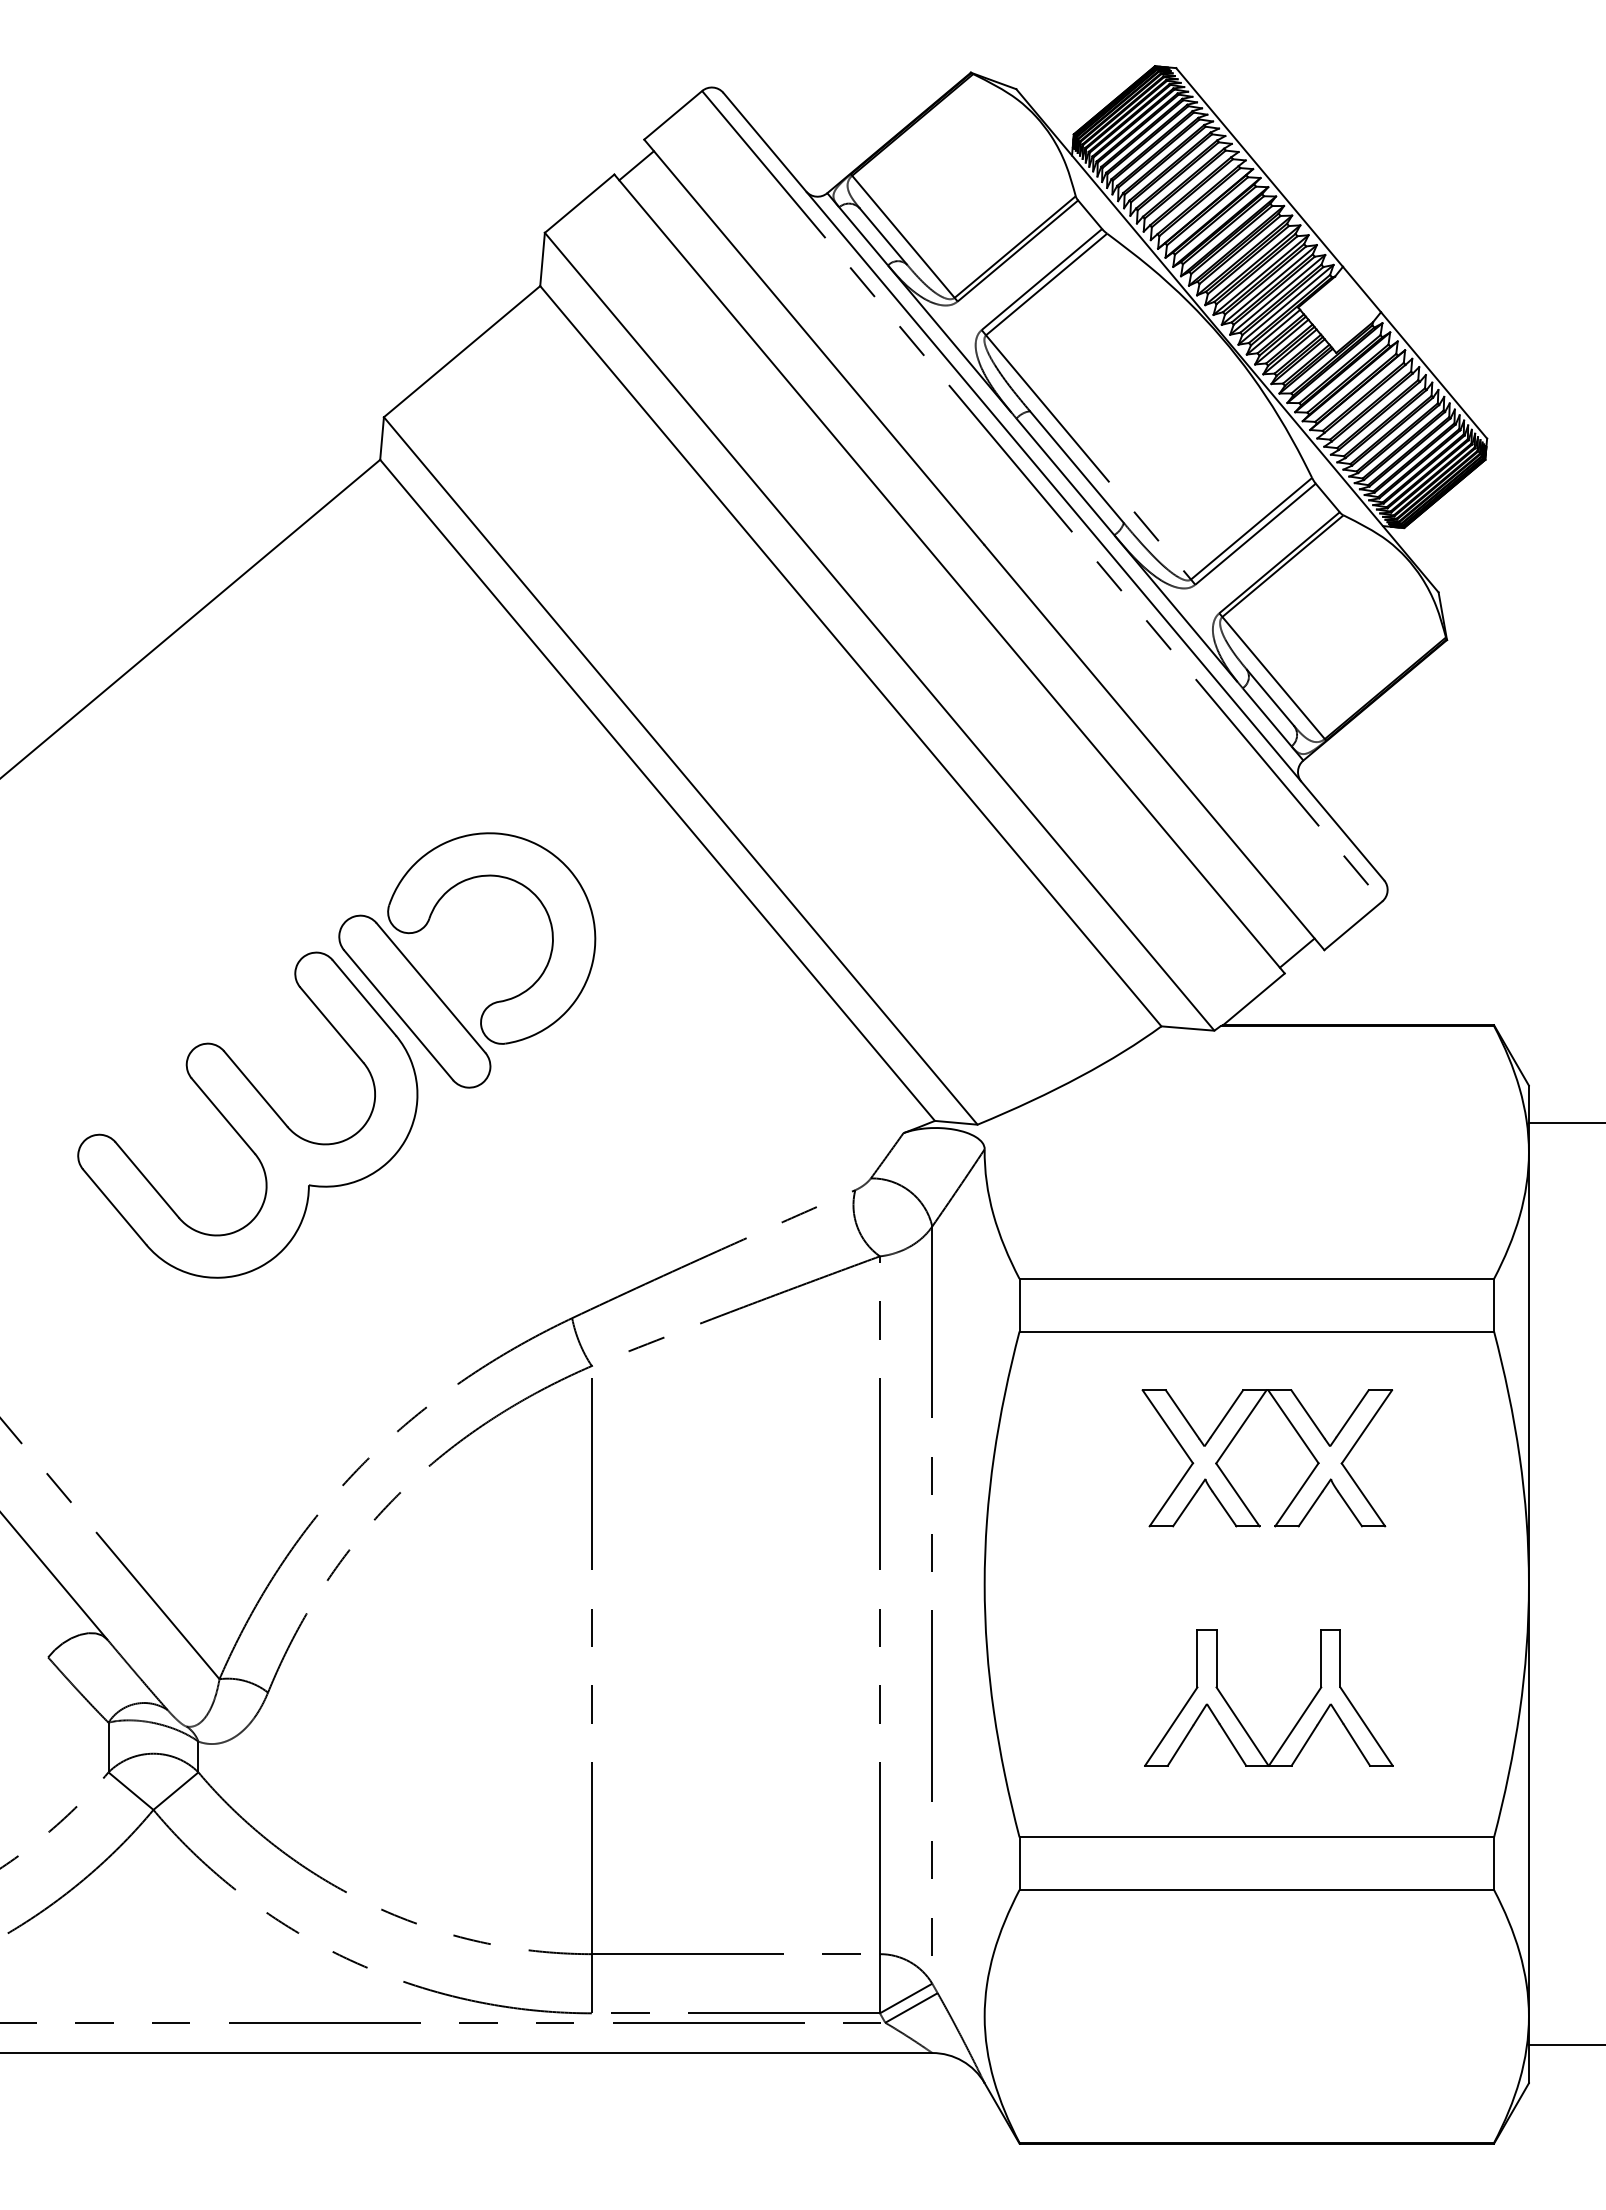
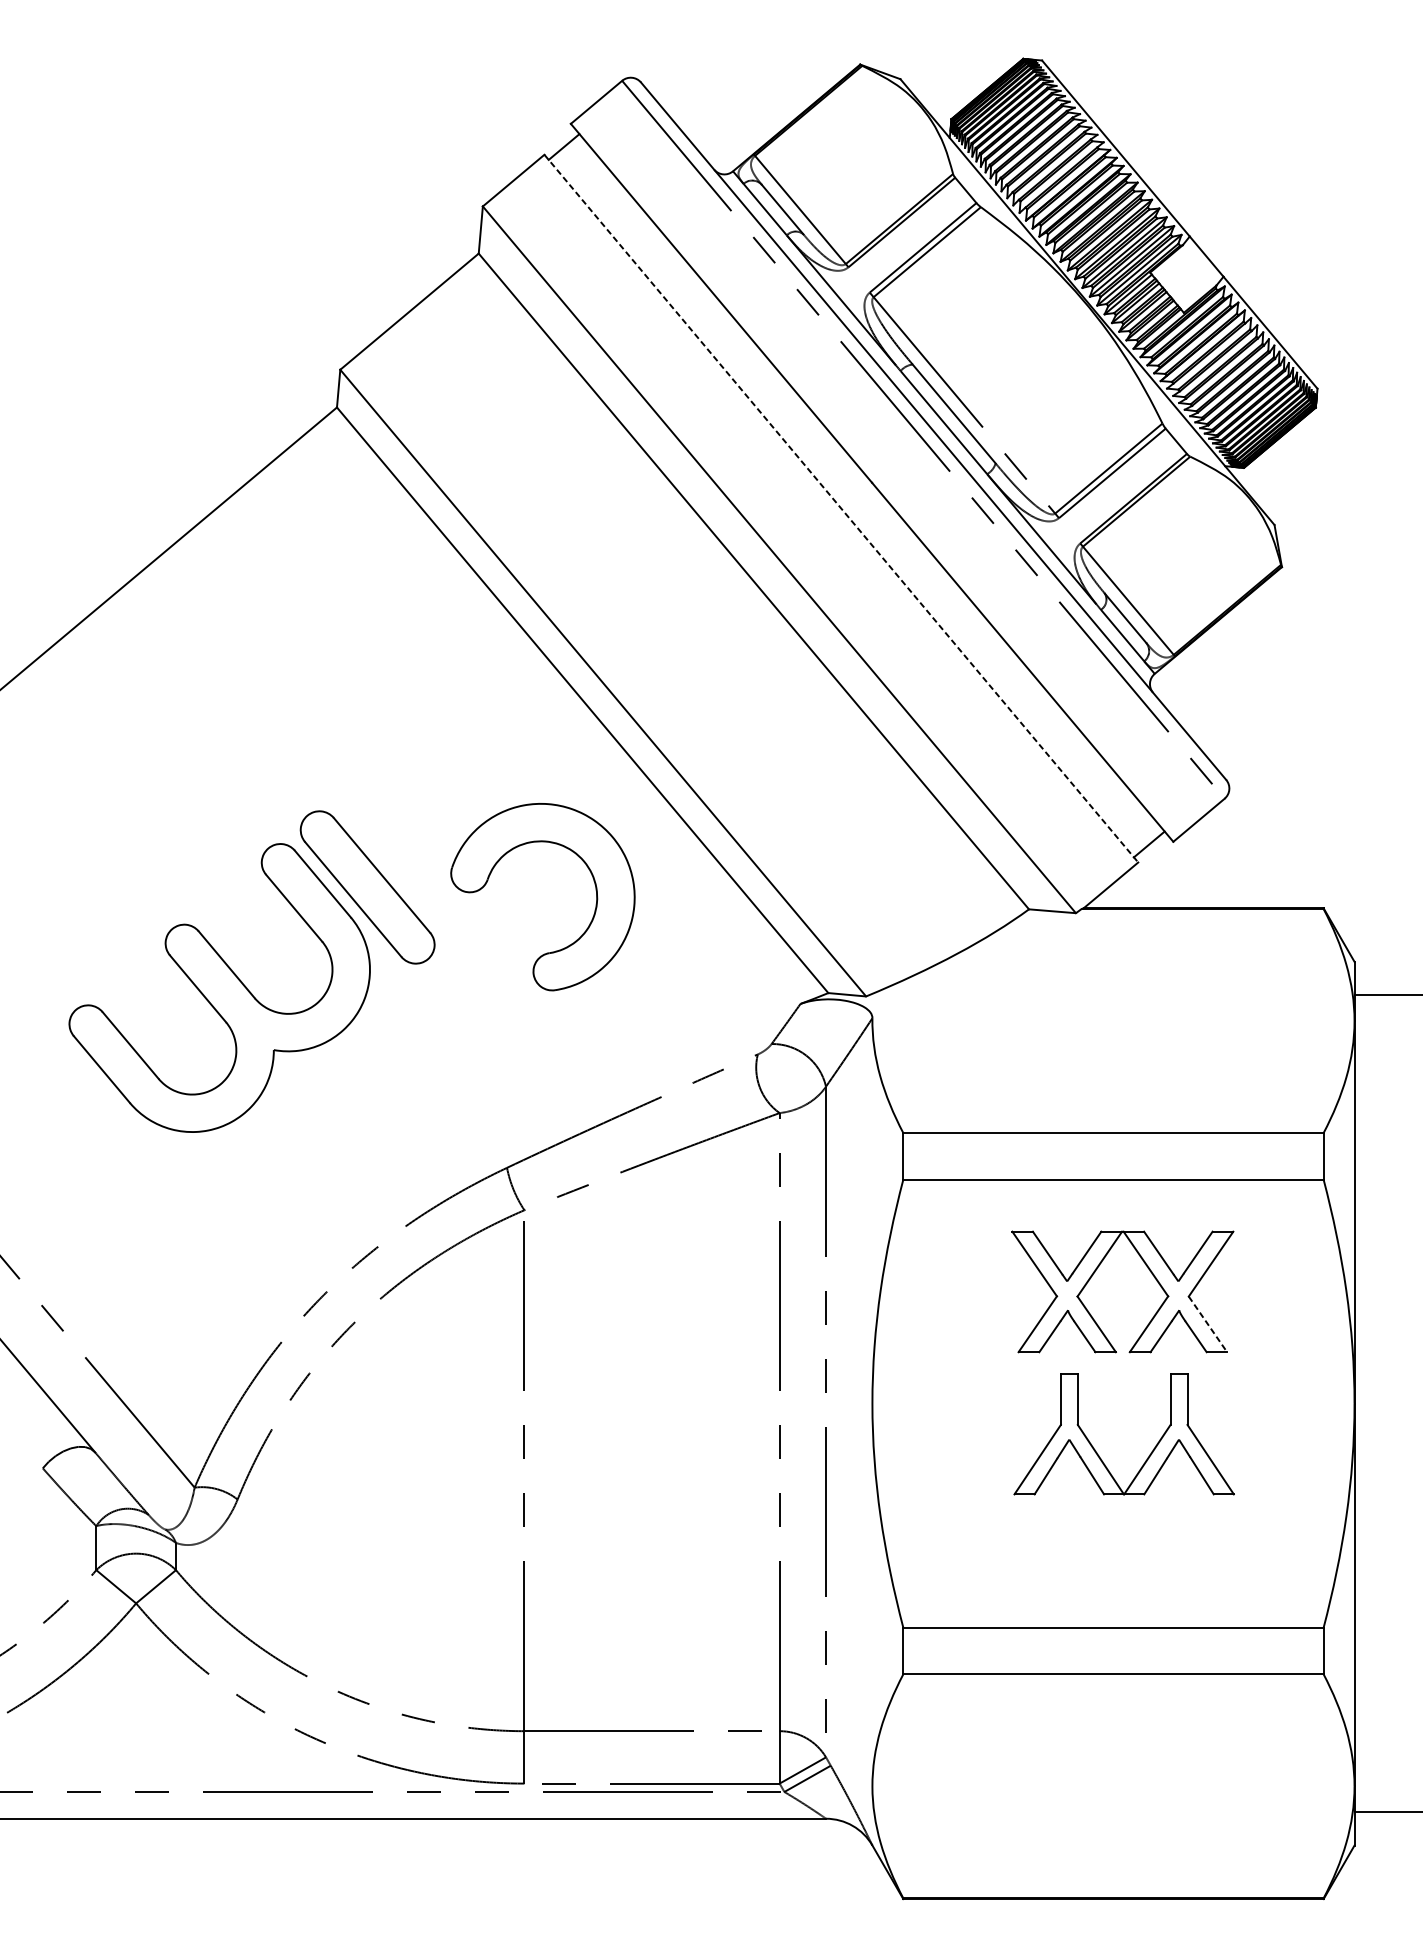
line: (949, 574) -> (841, 509), solid -> dashed
part: (551, 936) -> (595, 895), moved
line: (1363, 1495) -> (1207, 1324), solid -> dashed
part: (1238, 1718) -> (1097, 1452), moved

